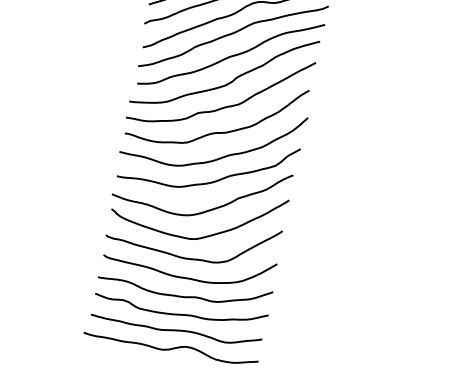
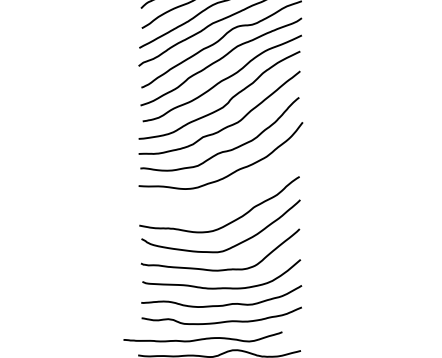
curve: (215, 179) -> (230, 194), removed
curve: (175, 329) -> (202, 338), moved

